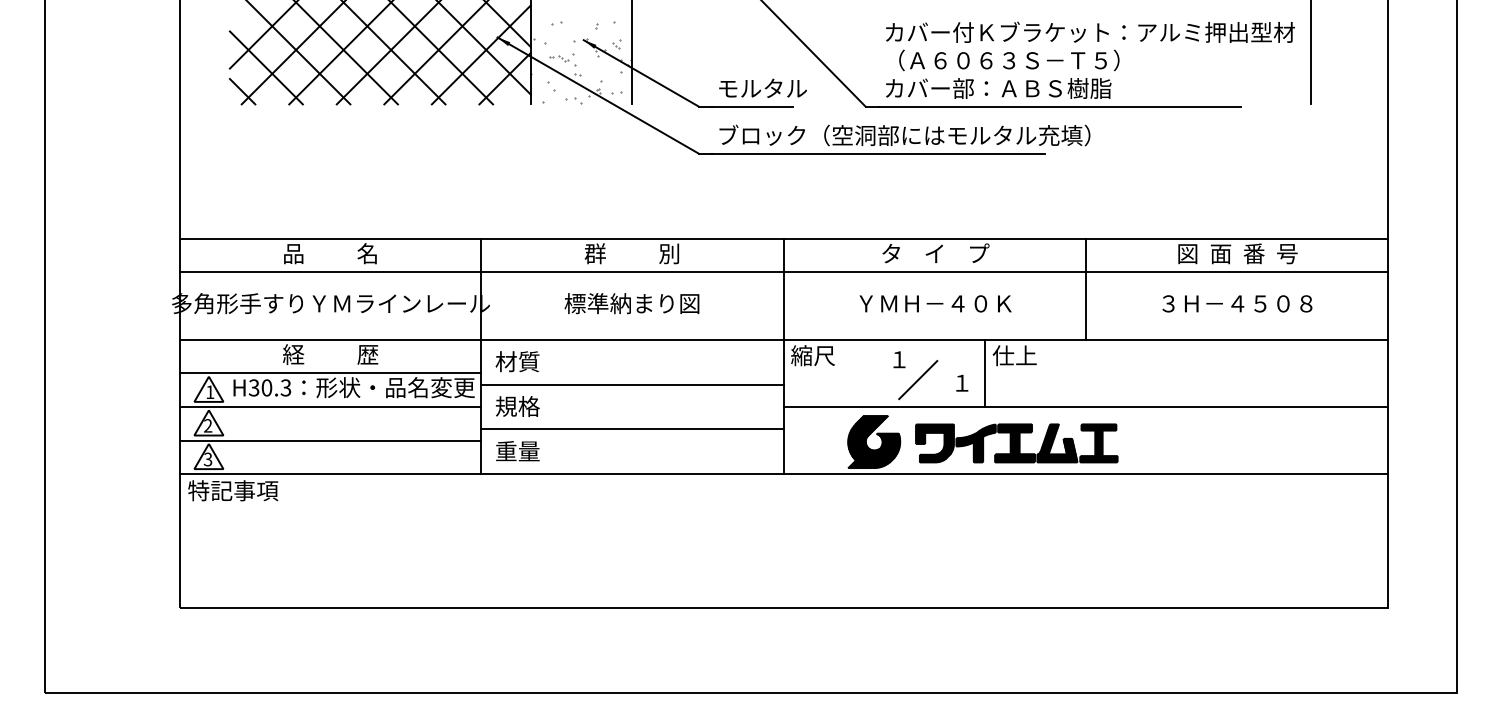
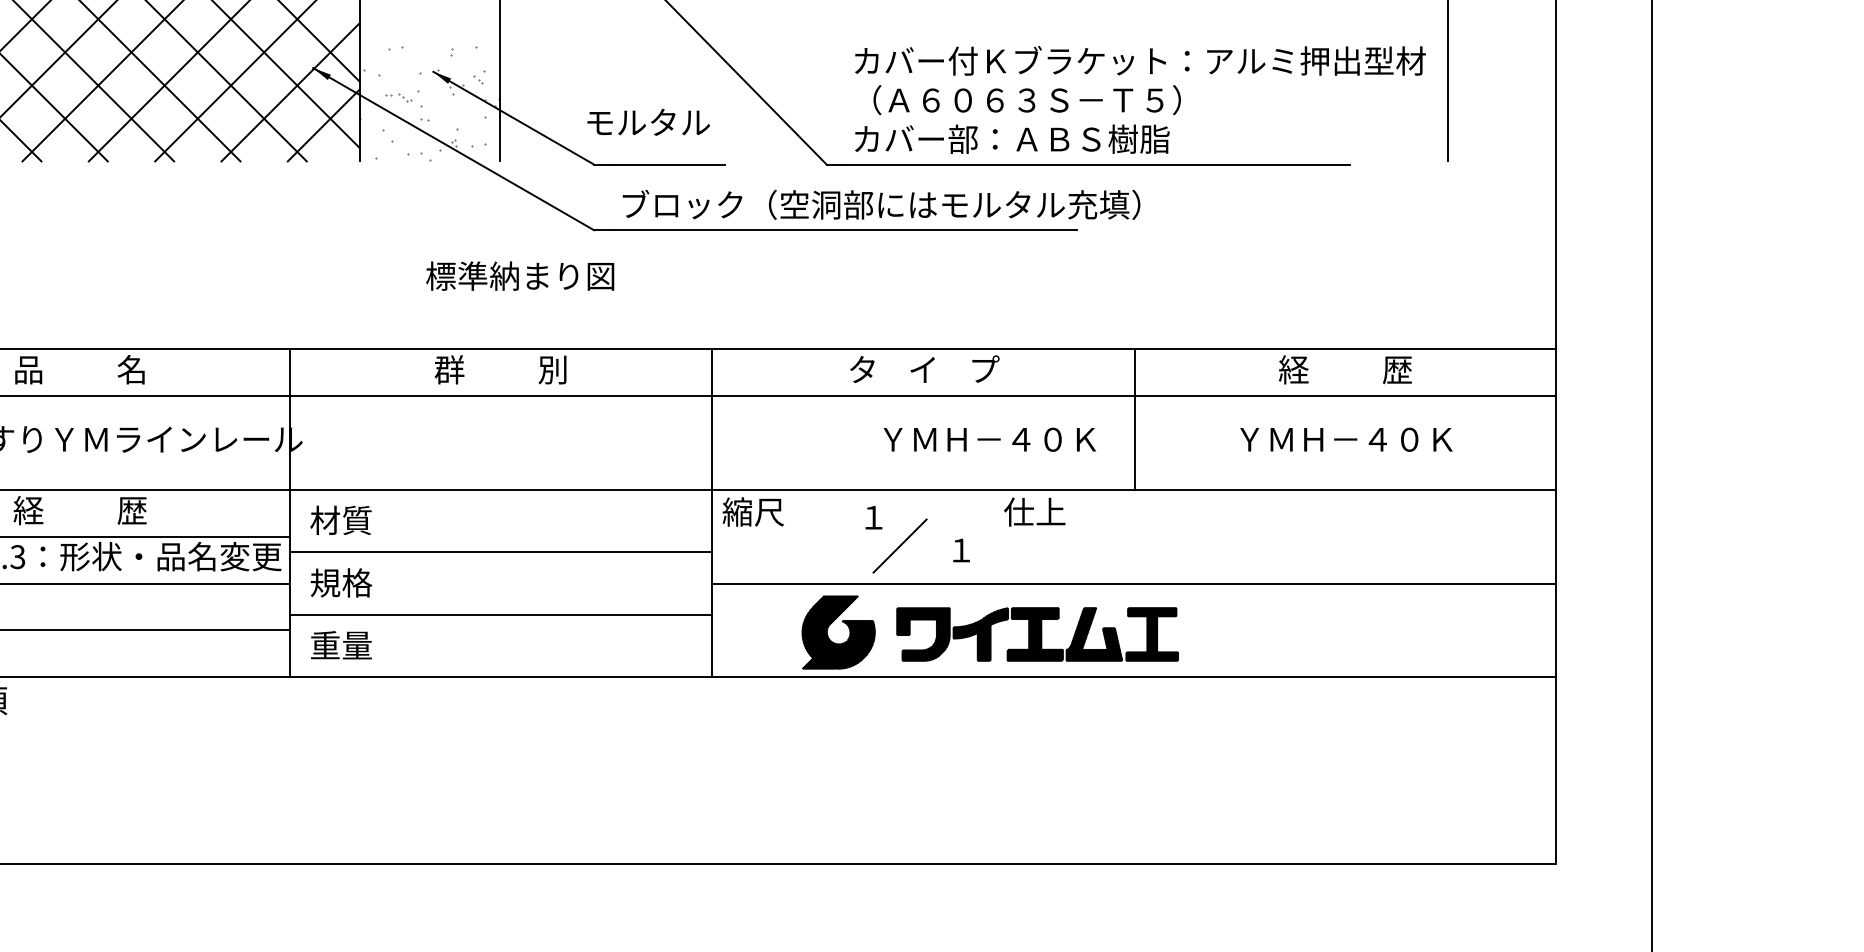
text: (762, 87) -> (647, 121), moved
text: (1237, 253) -> (1345, 369), 図  面  番  号 -> 経          歴
text: (631, 303) -> (519, 275), moved
text: (935, 303) -> (989, 439), moved
text: (1238, 303) -> (1346, 439), ３Ｈ－４５０８ -> ＹＭＨ－４０Ｋ
line: (985, 372) -> (993, 535), removed

